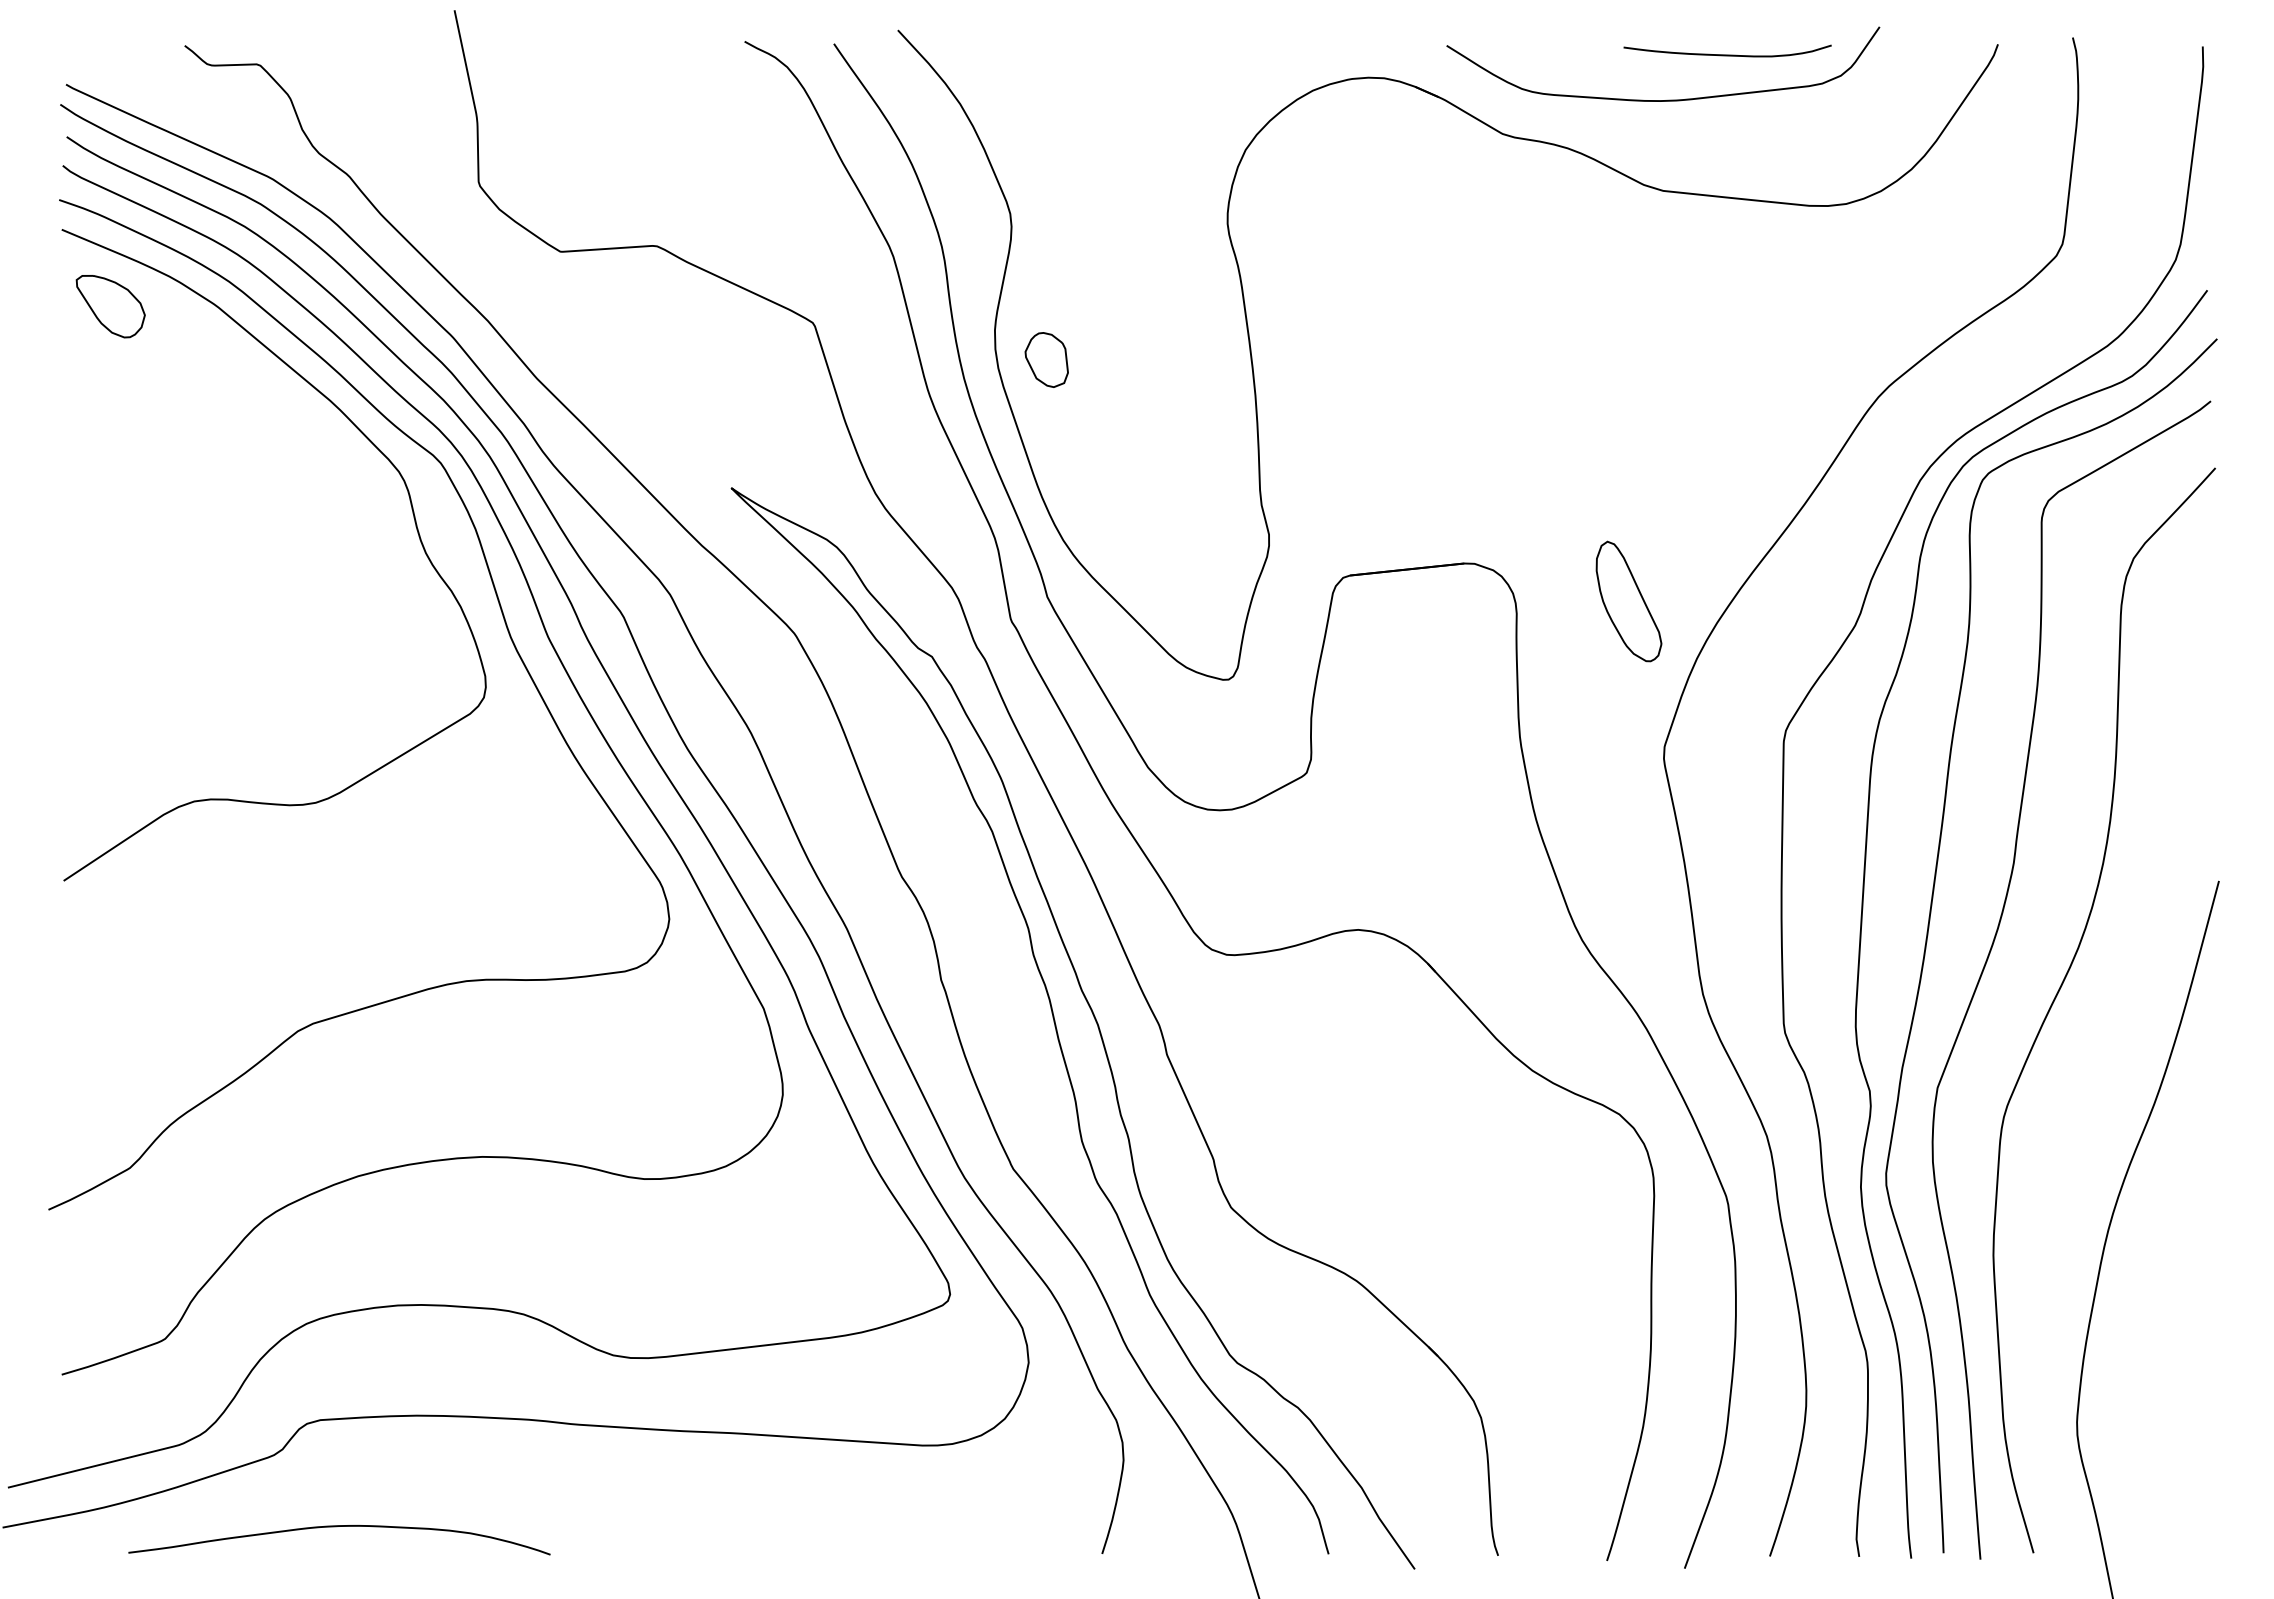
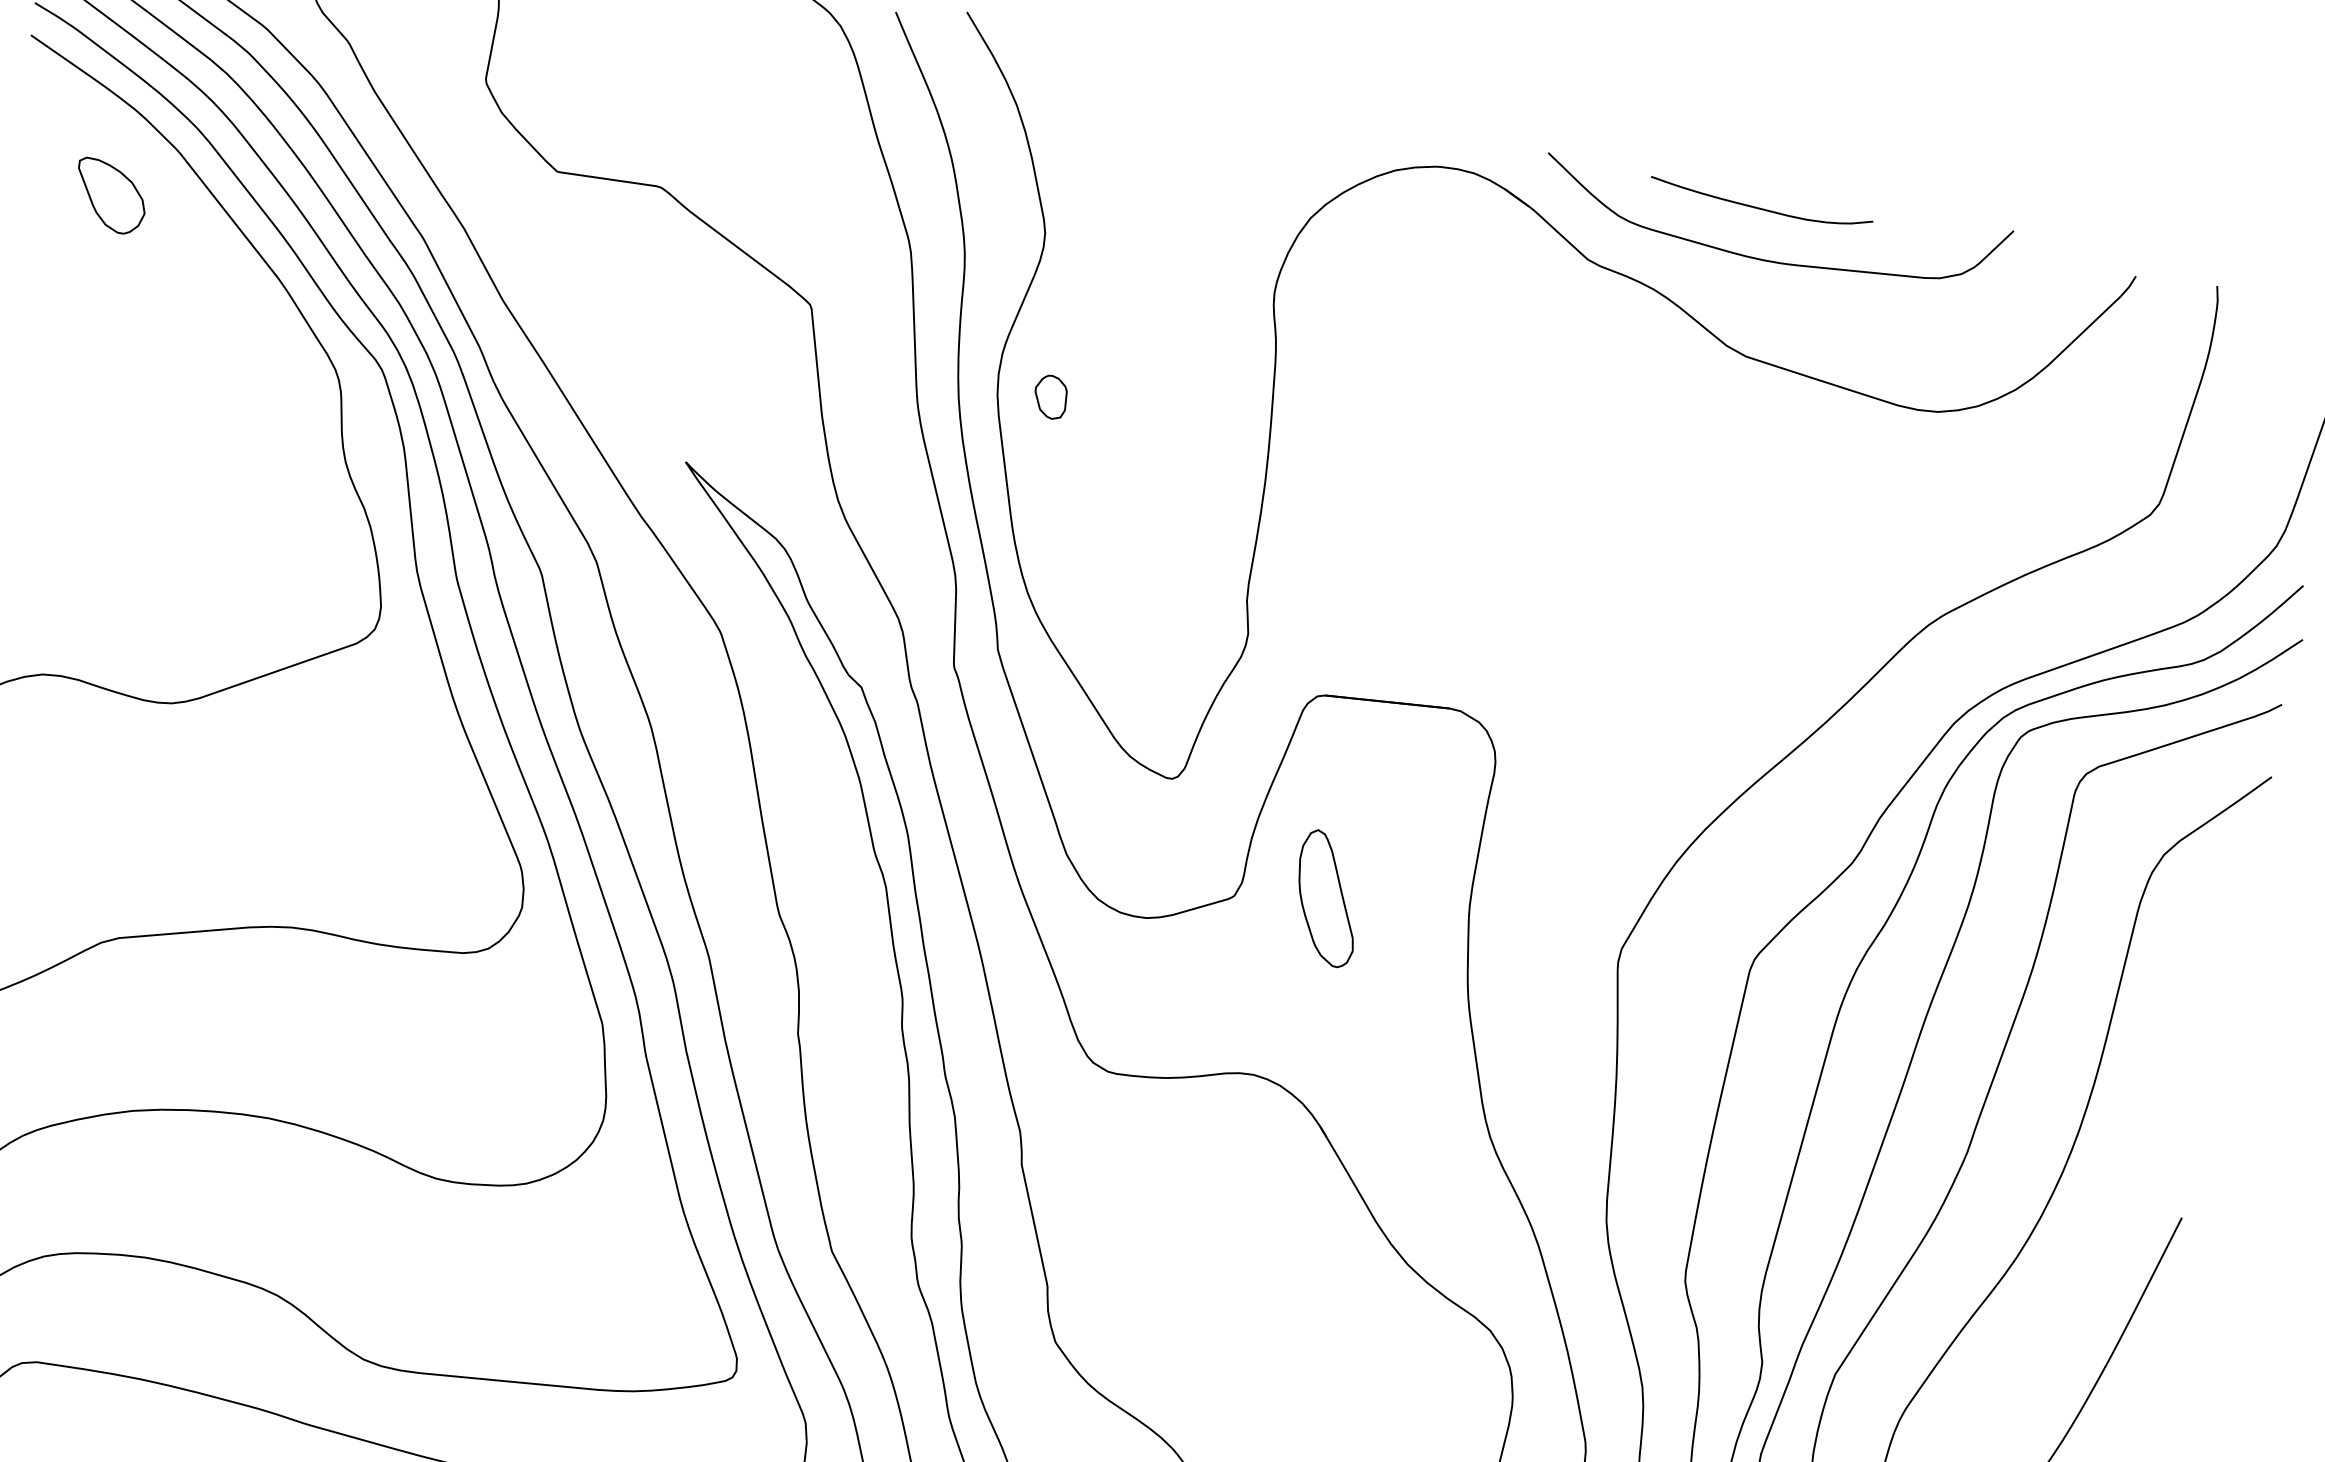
curve: (1727, 54) -> (1760, 207), moved
part: (110, 306) -> (109, 196), moved
part: (1046, 359) -> (1050, 396), size x0.71
part: (1628, 601) -> (1327, 898), moved

